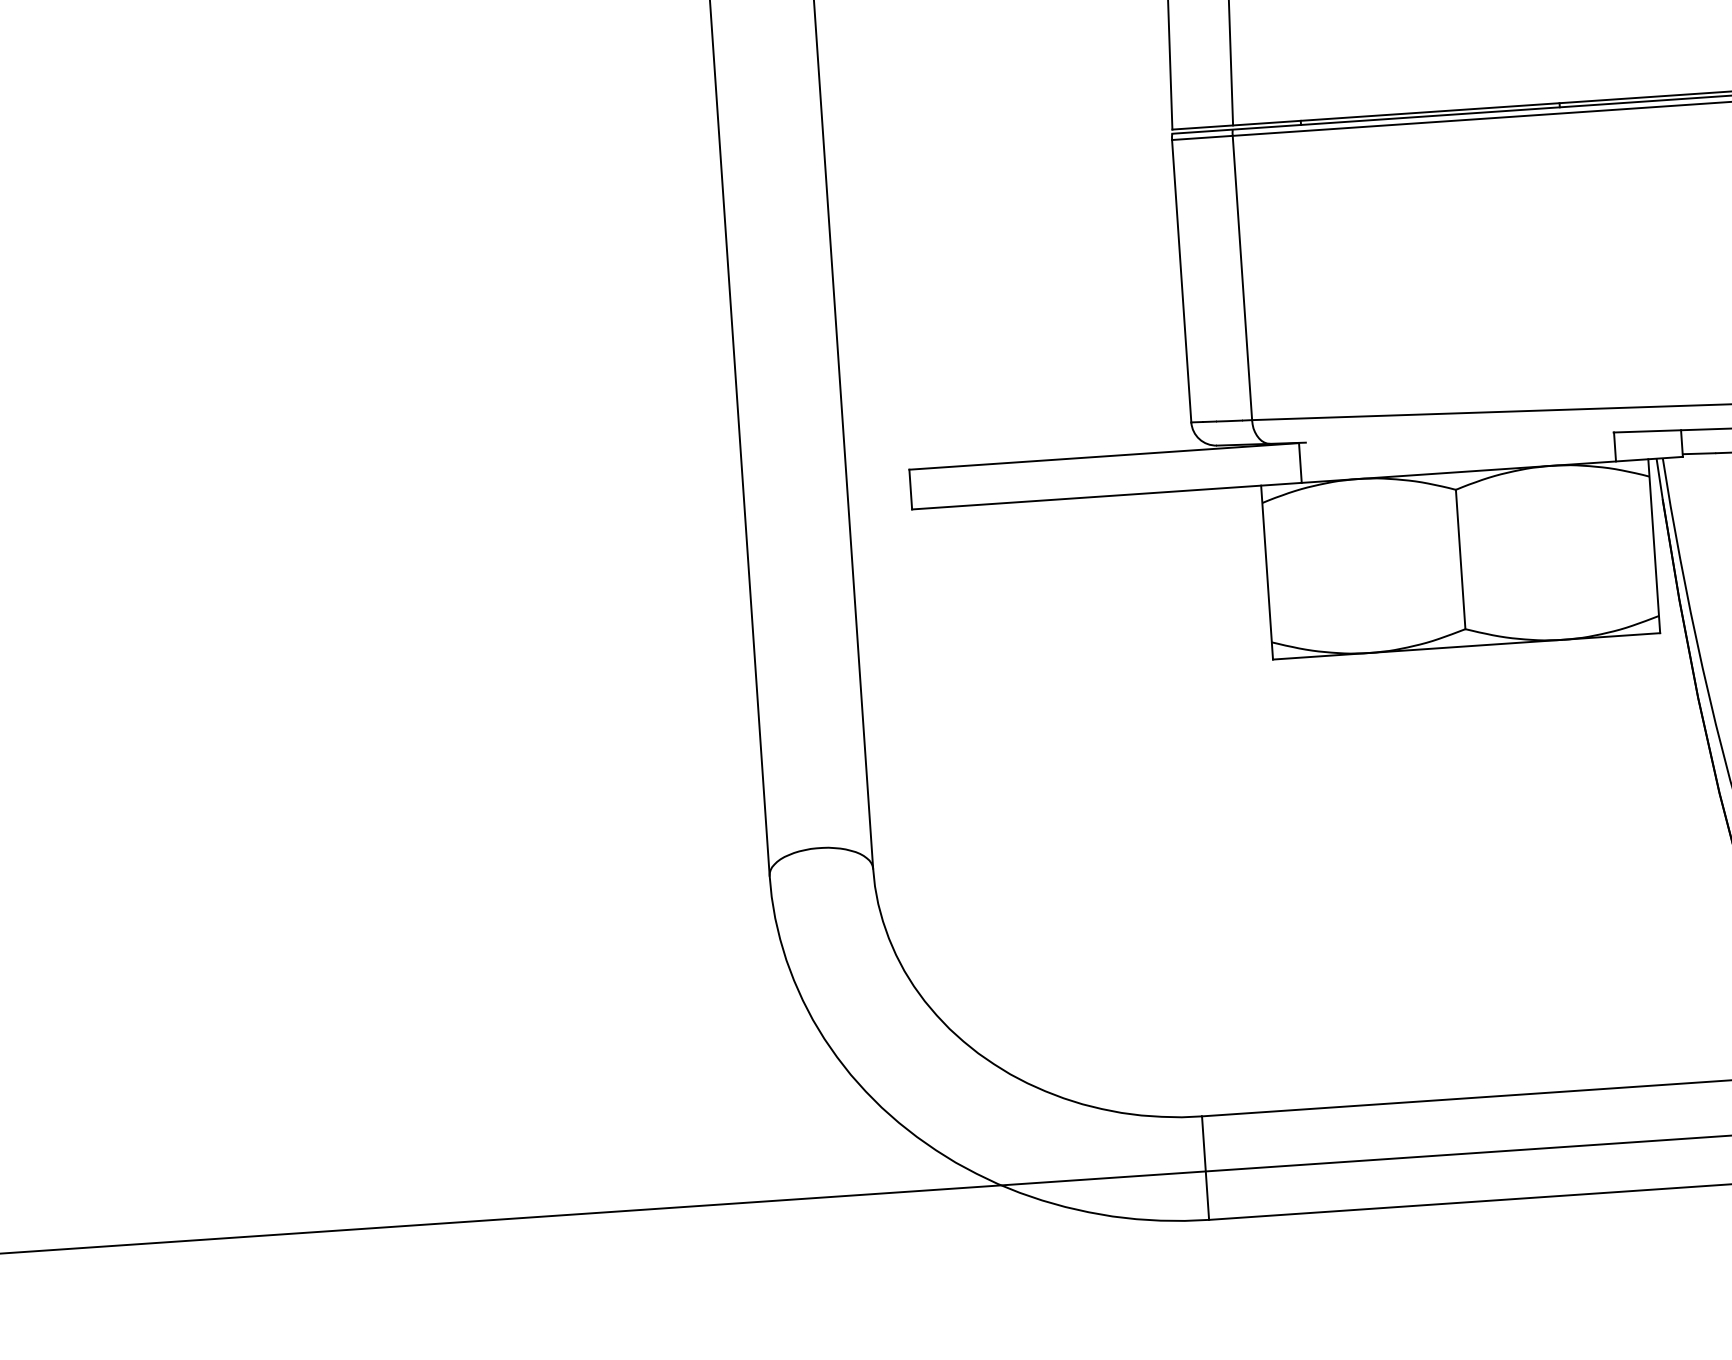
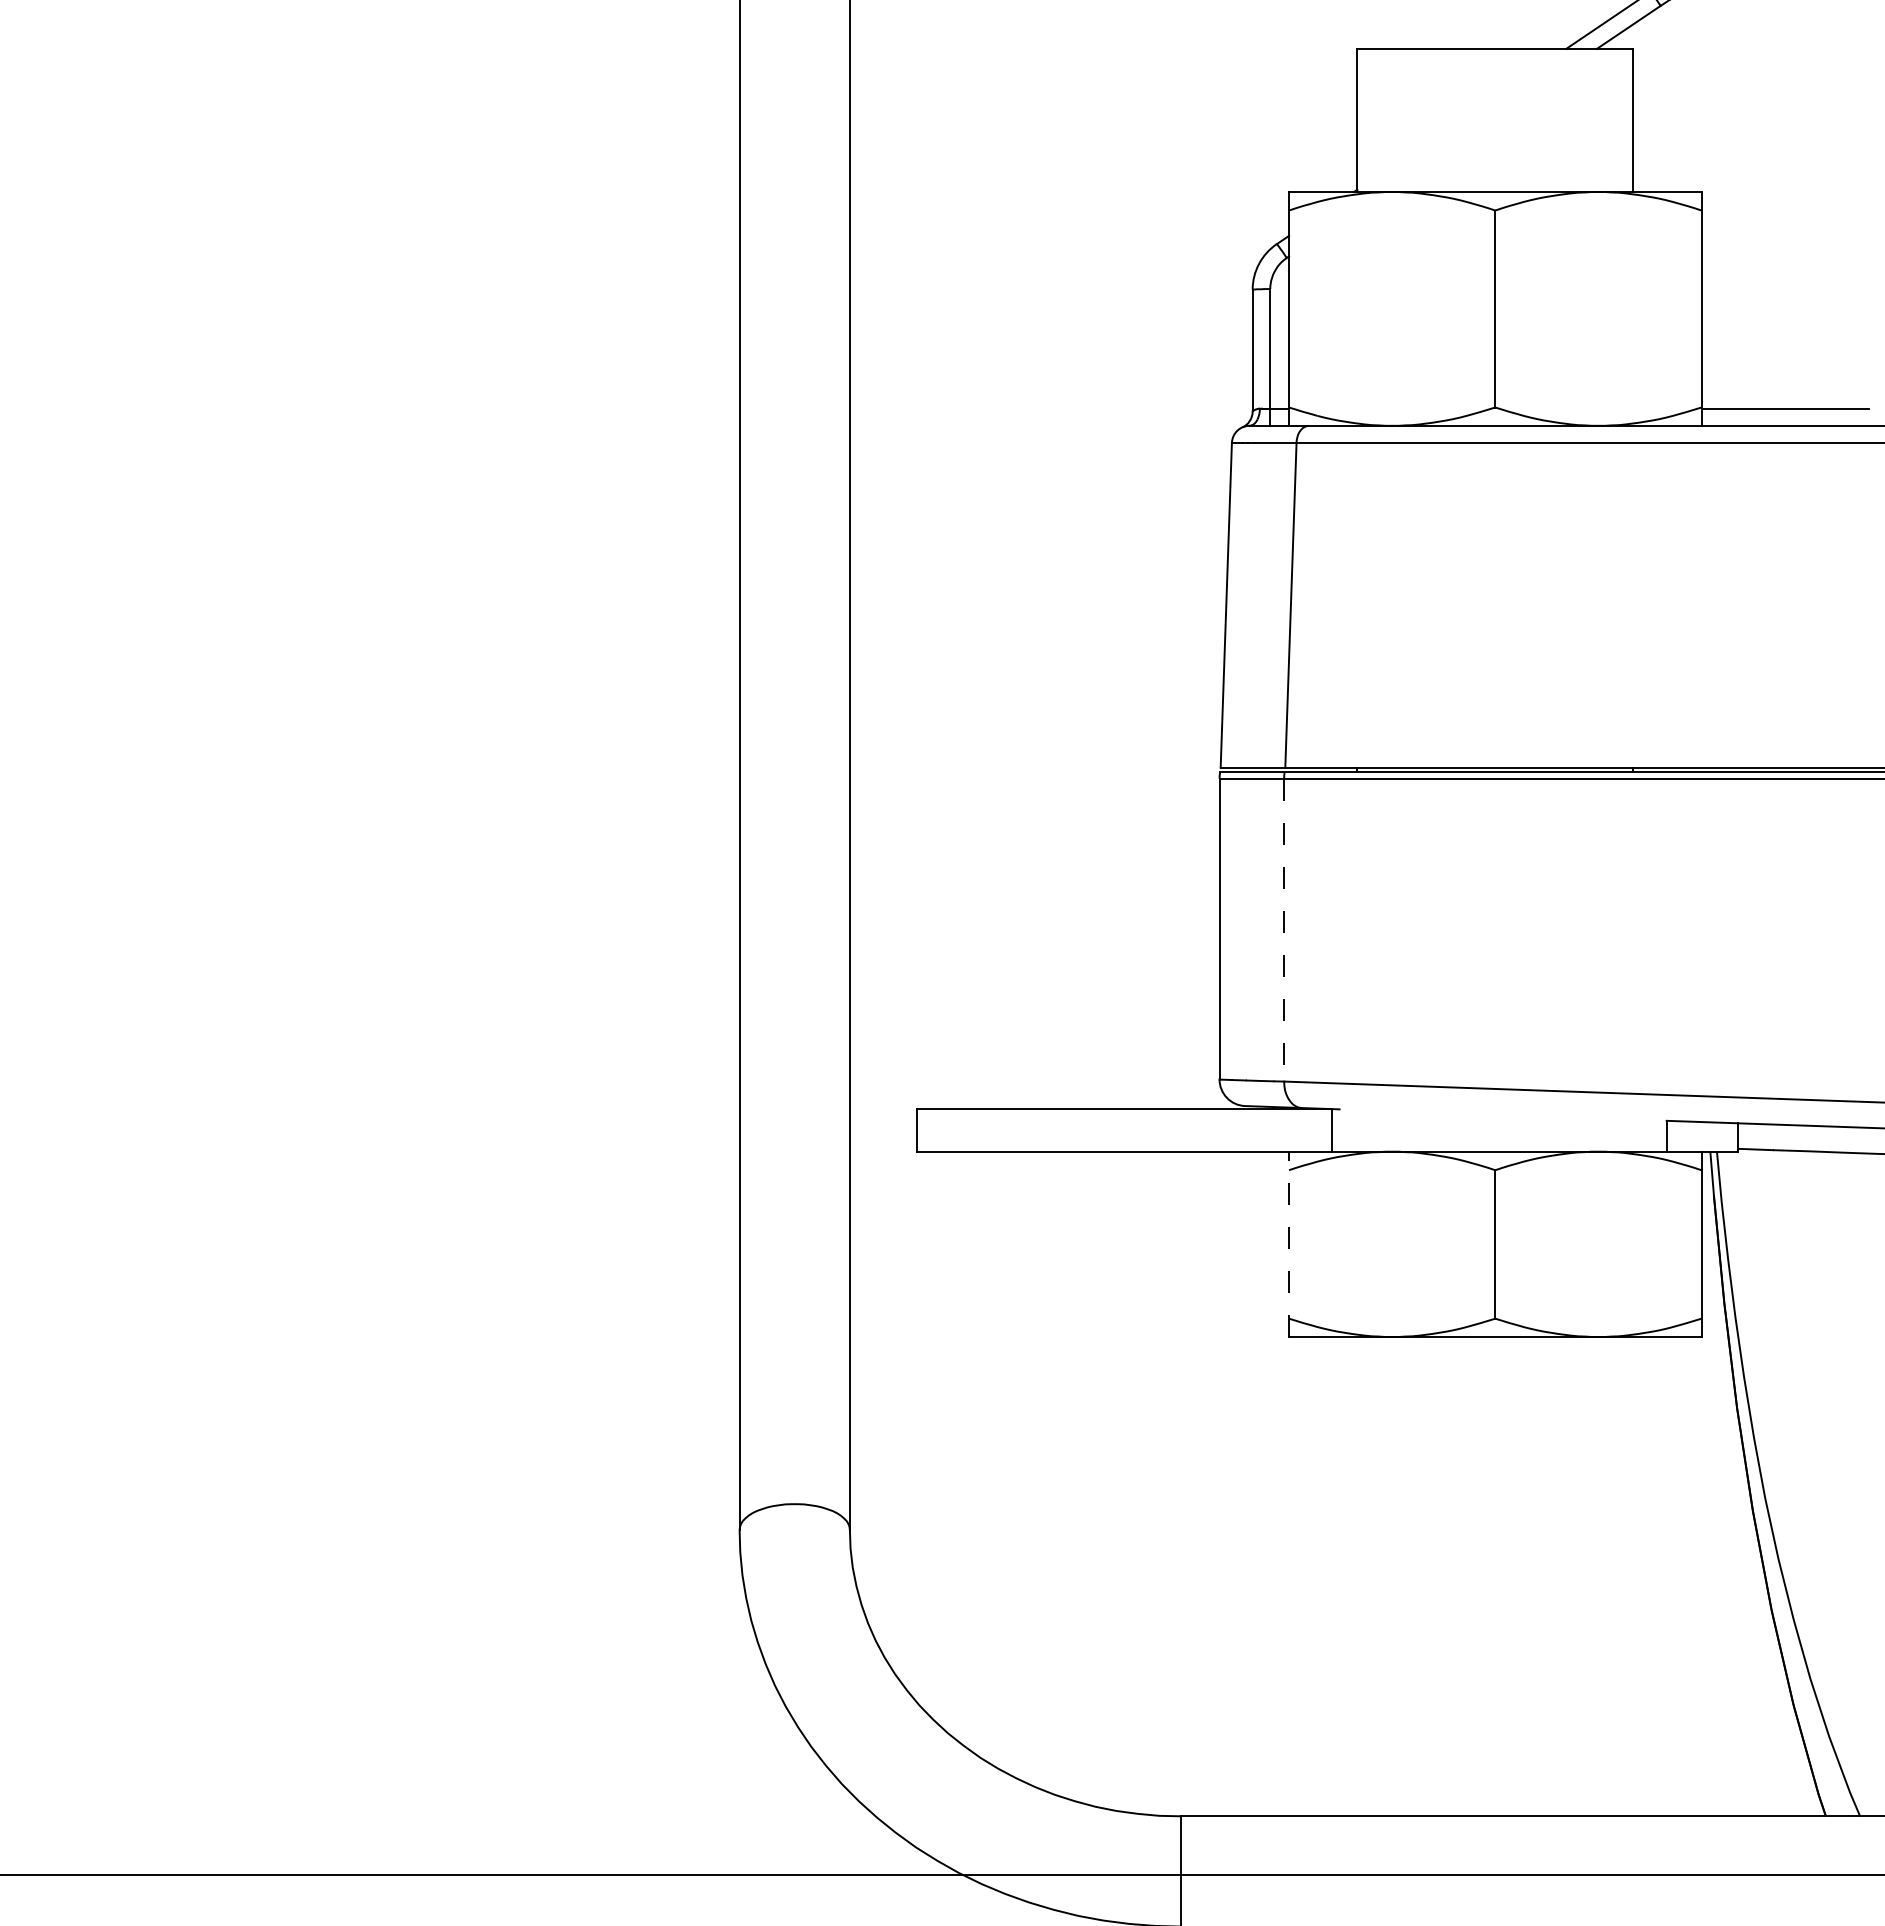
line: (1242, 278) -> (1284, 930), solid -> dashed
line: (1267, 572) -> (1289, 1244), solid -> dashed

